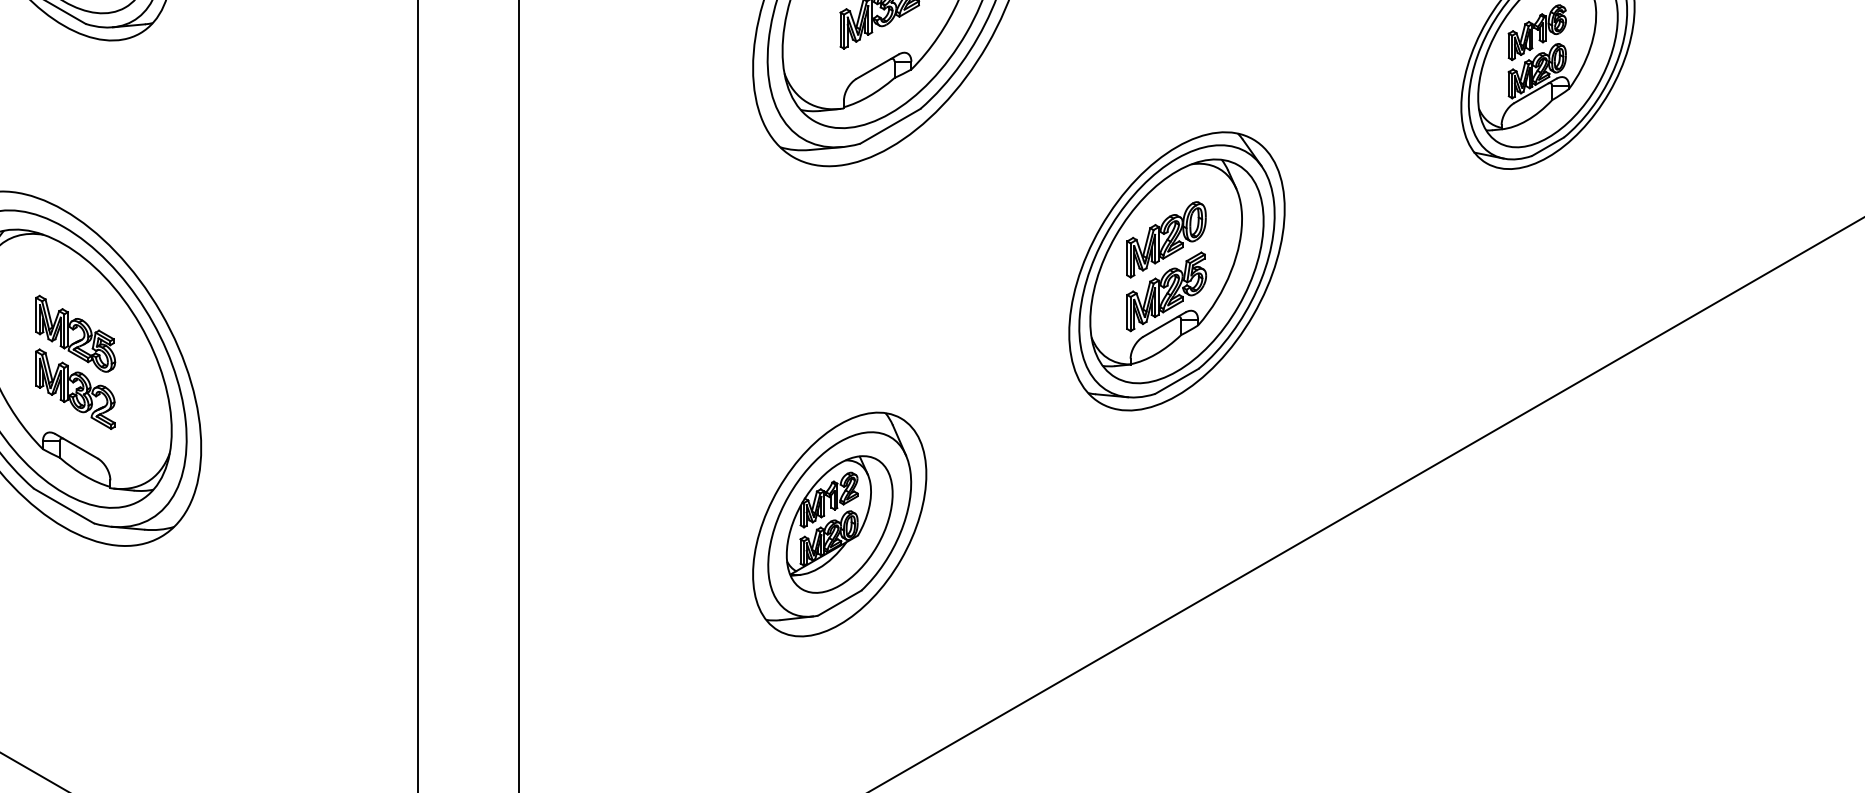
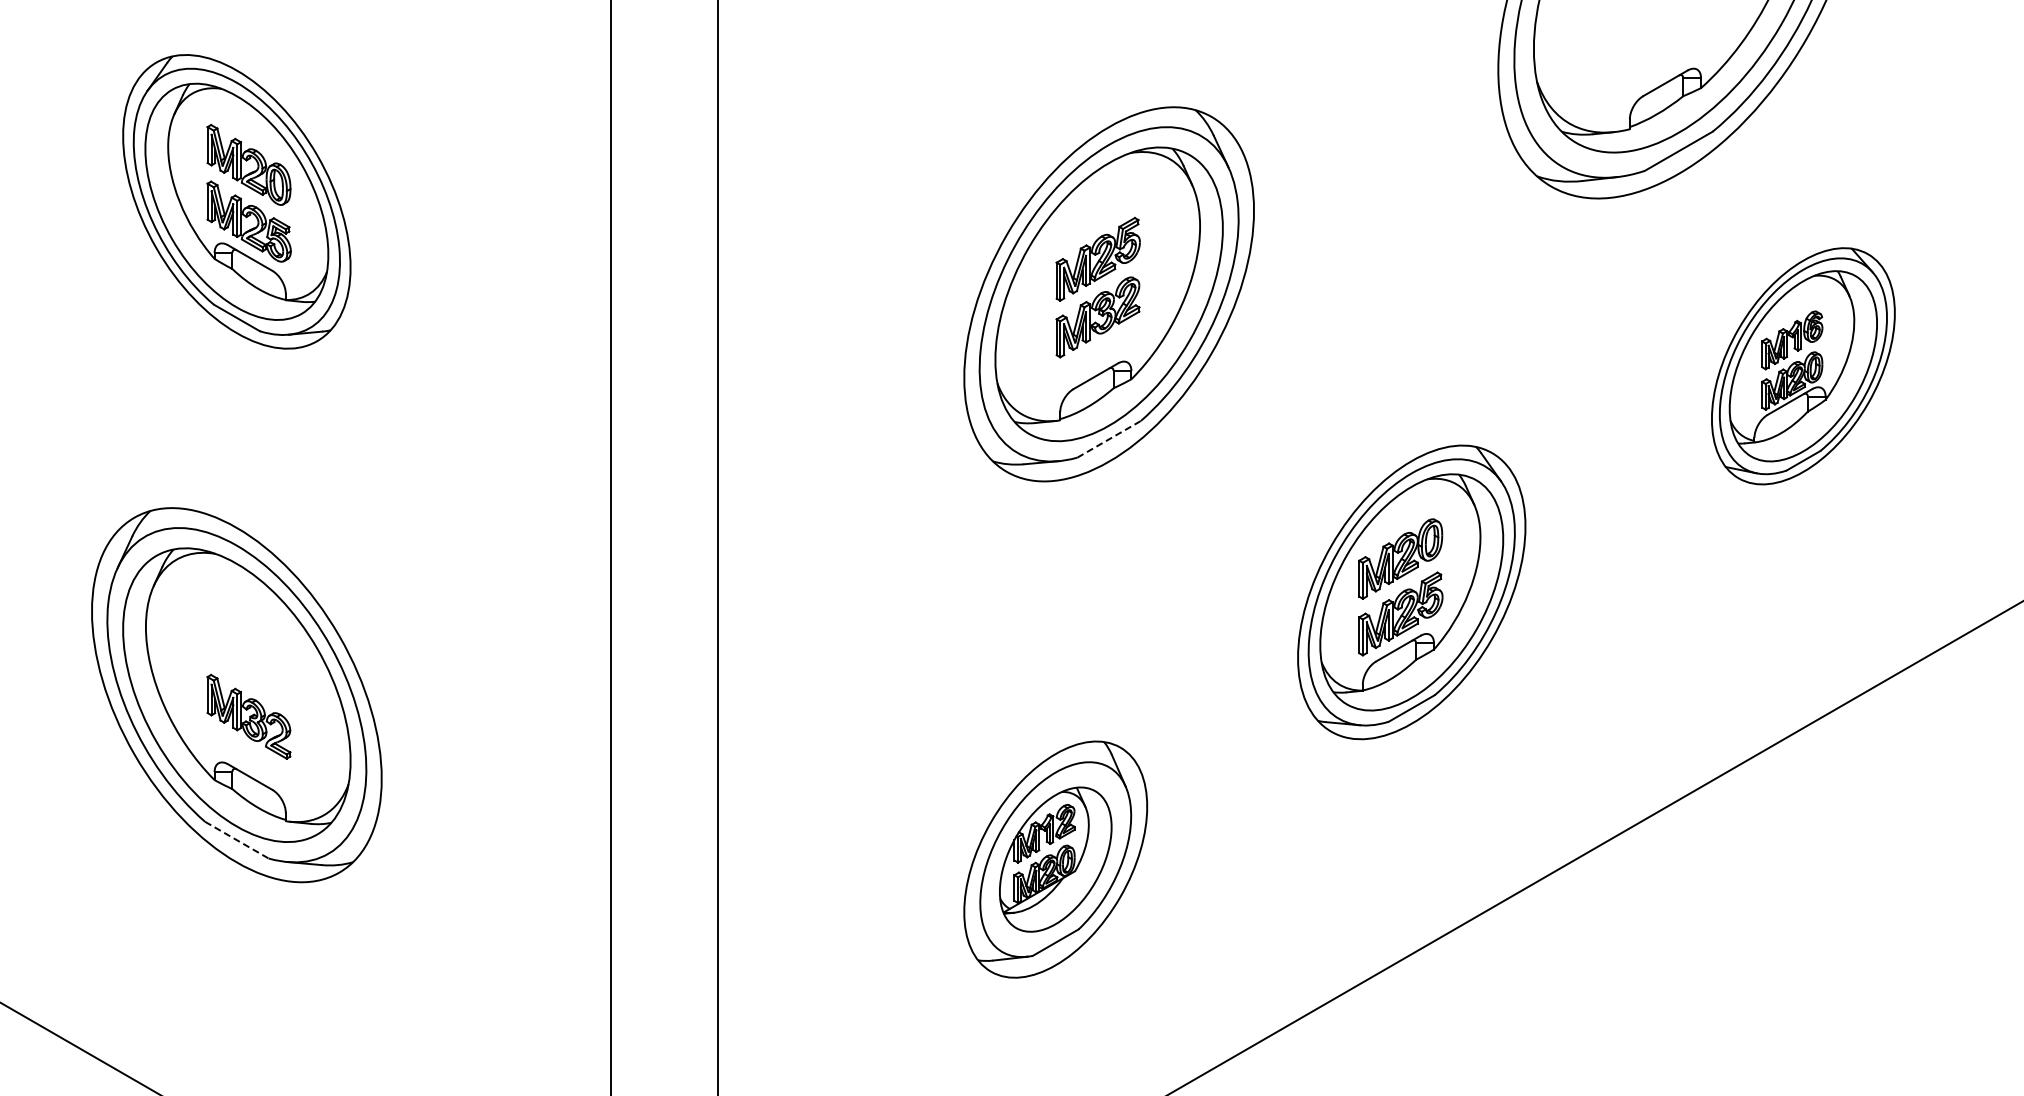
line: (890, 126) -> (1109, 439), solid -> dashed
part: (75, 333) -> (248, 658), removed
line: (63, 506) -> (236, 840), solid -> dashed

